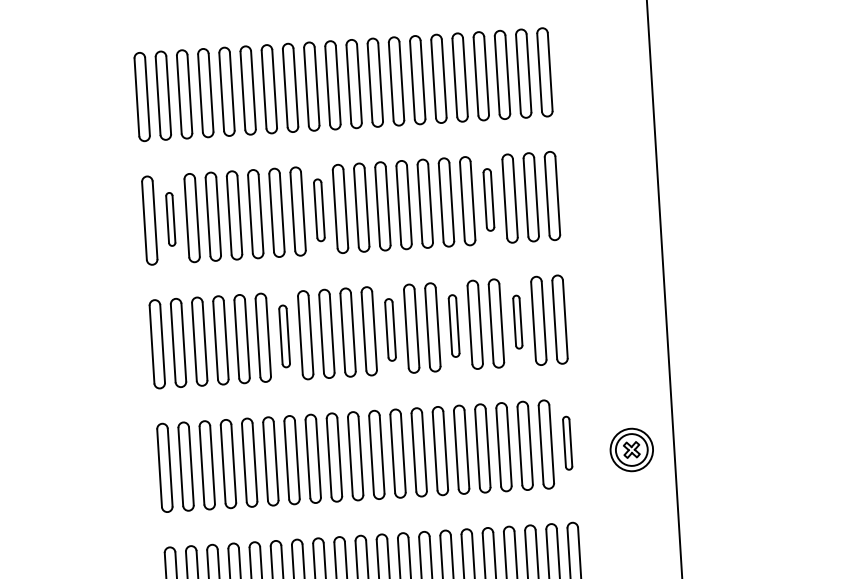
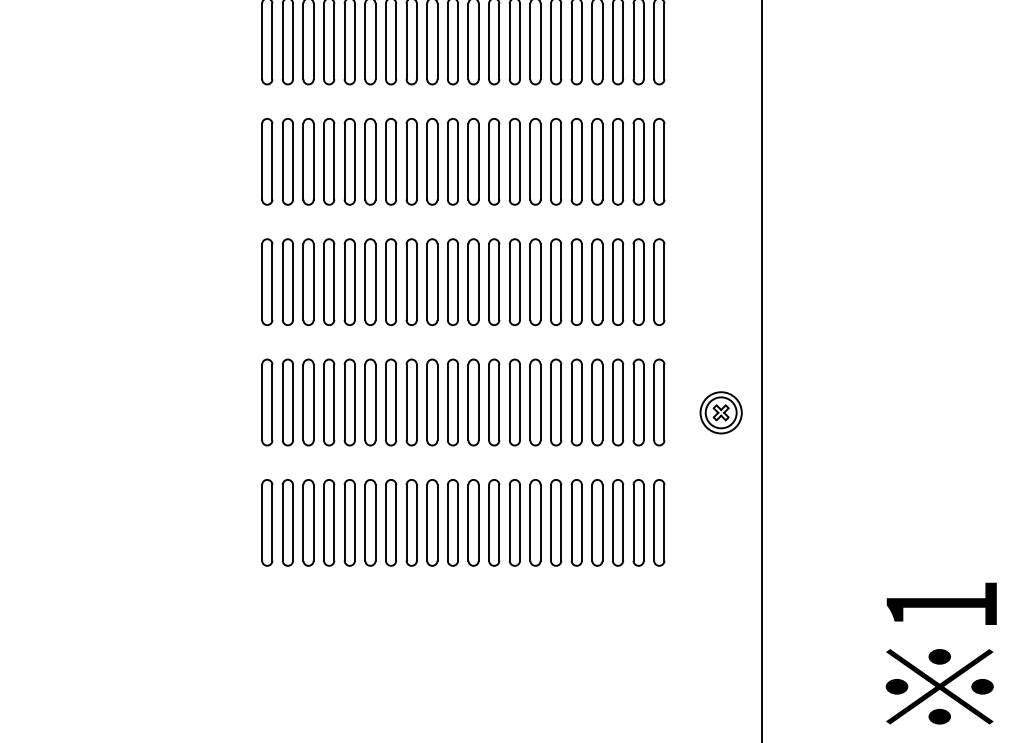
part: (488, 199) -> (597, 161), size x1.43
part: (319, 209) -> (432, 161), size x1.43
part: (170, 219) -> (287, 161), size x1.67
part: (518, 321) -> (618, 281), size x1.67
part: (454, 325) -> (556, 281), size x1.43
part: (390, 329) -> (494, 281), size x1.43
part: (284, 335) -> (391, 281), size x1.43
part: (567, 443) -> (659, 402), size x1.67

